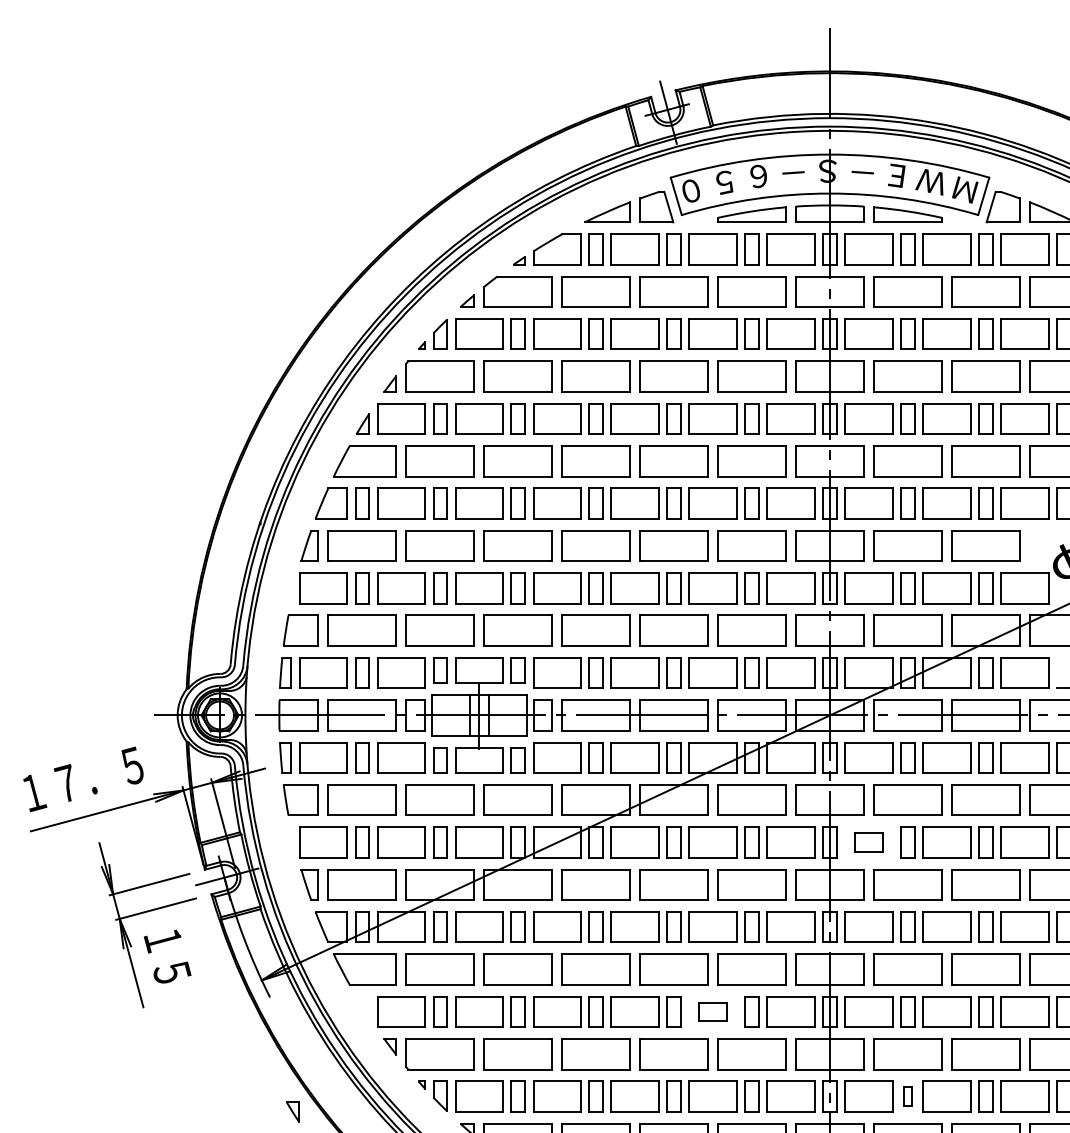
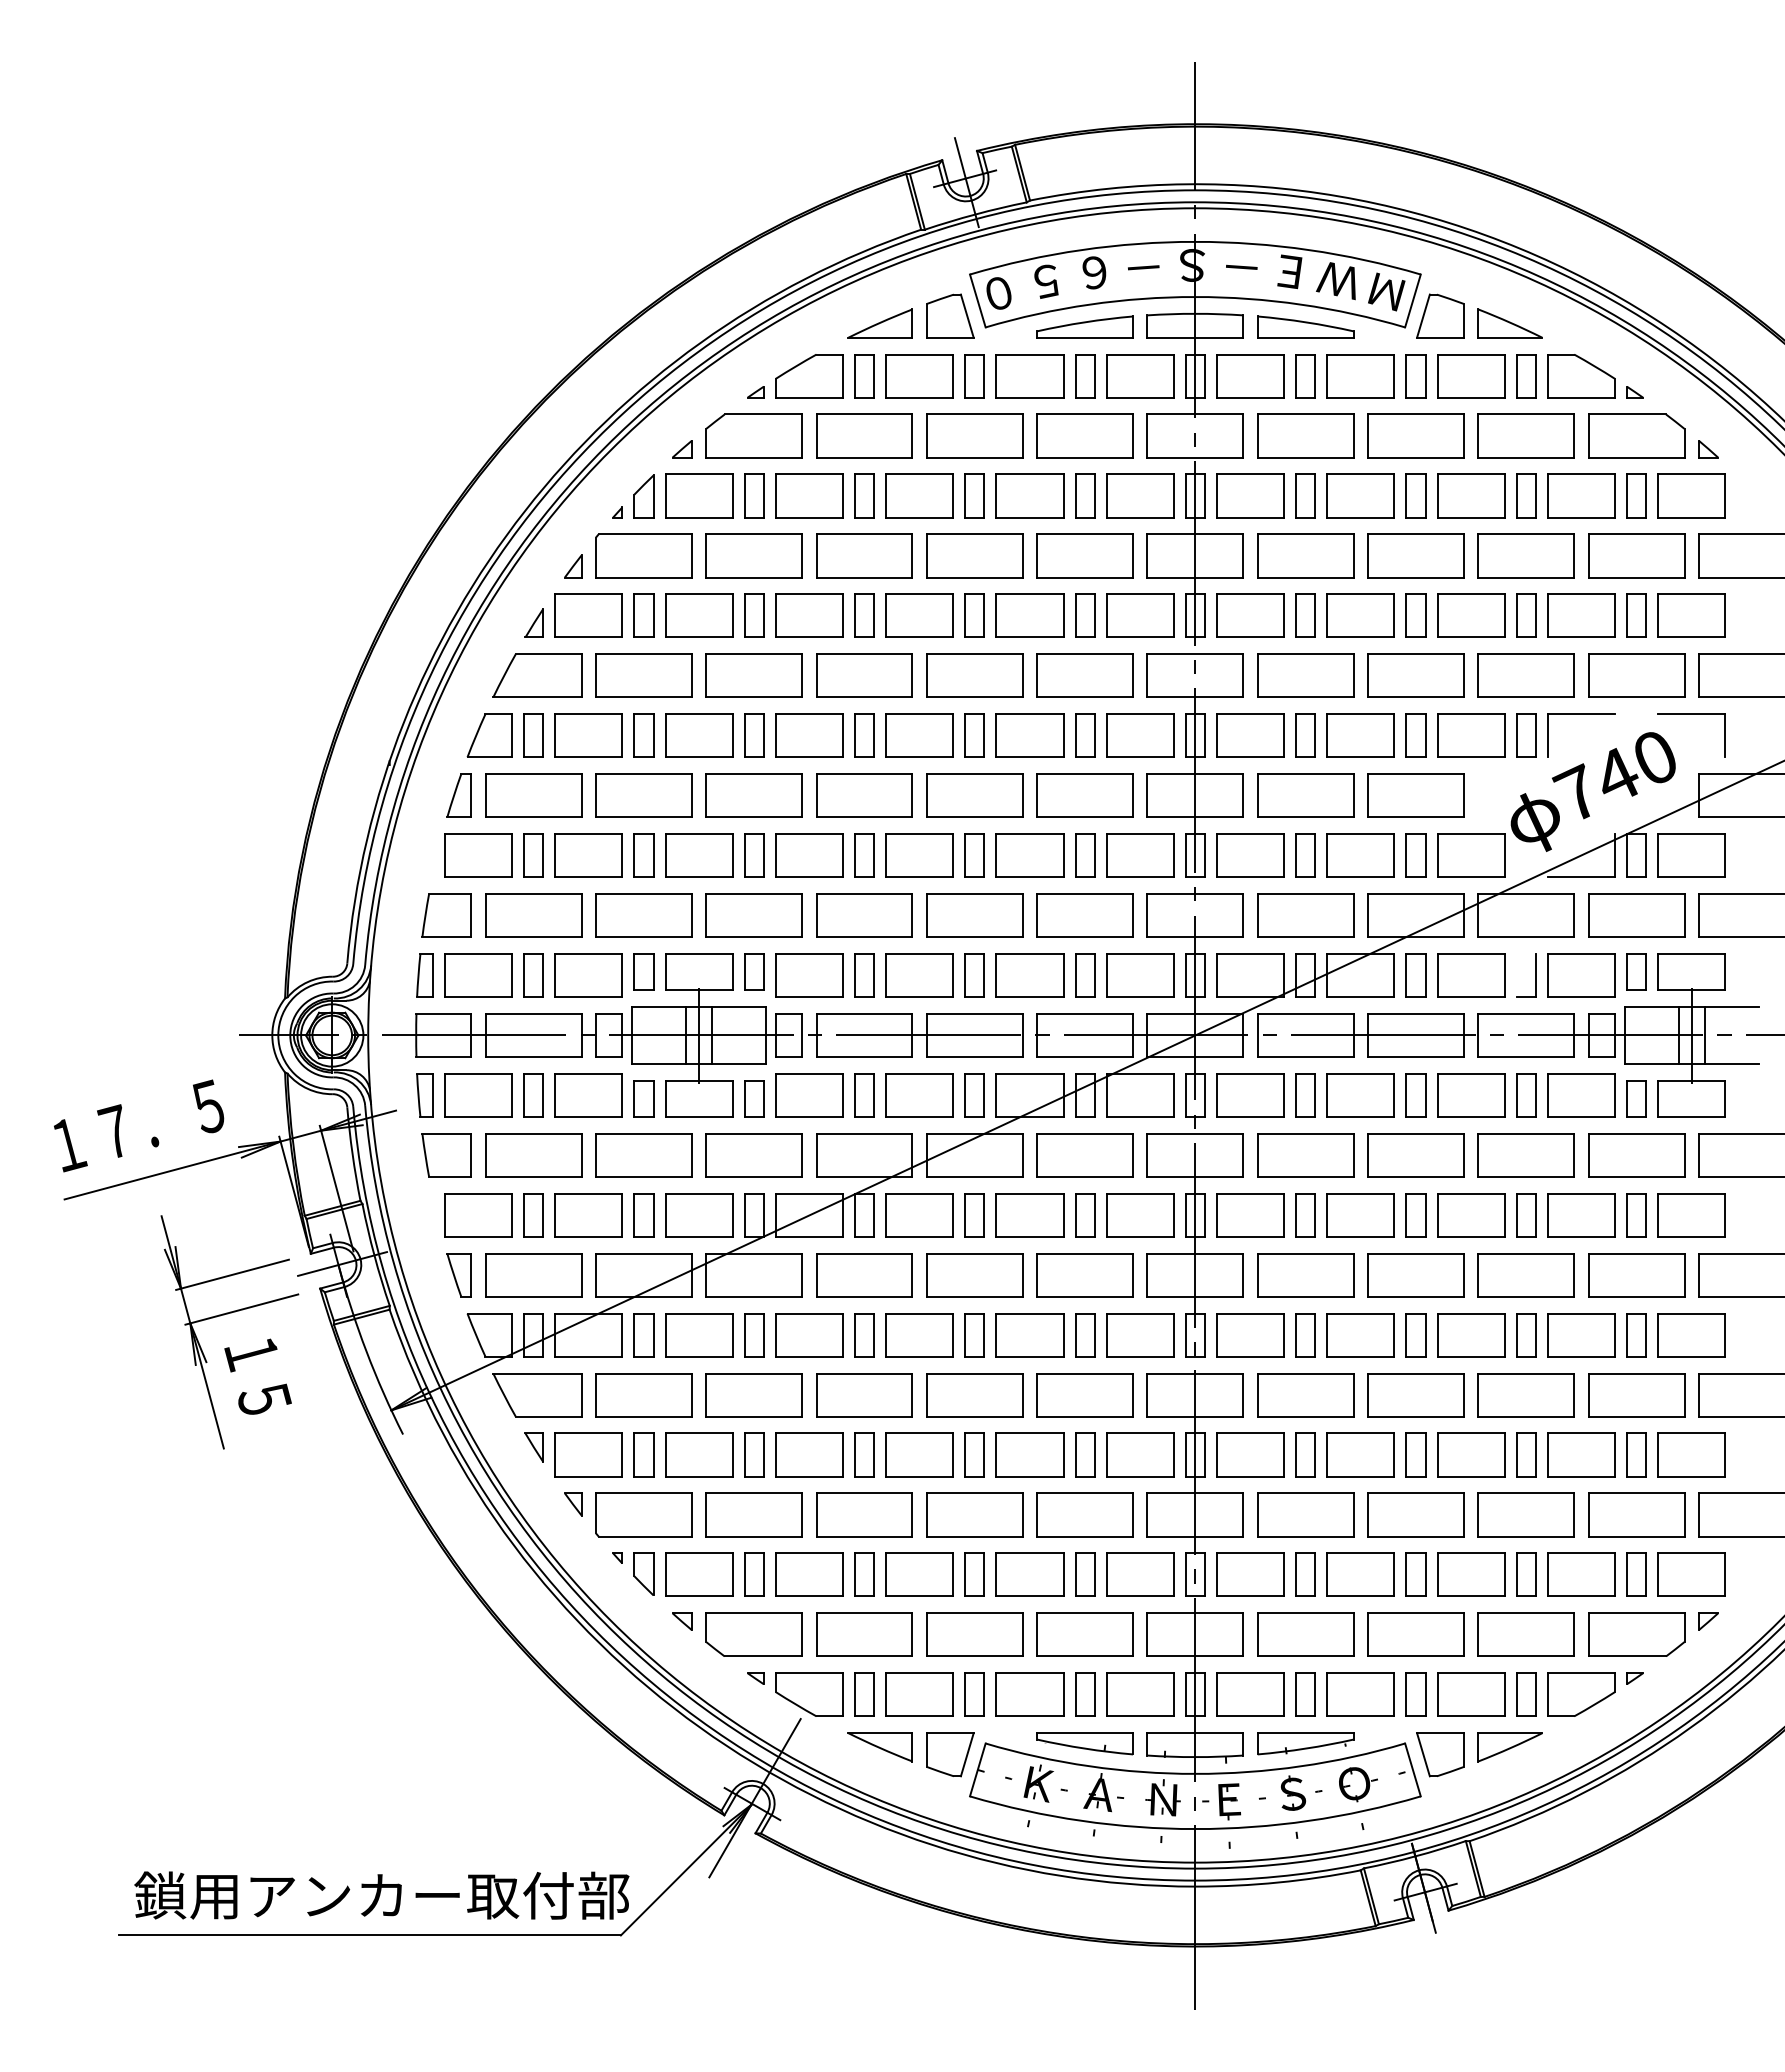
part: (868, 842) -> (1250, 1215), size x1.67
part: (712, 1011) -> (1029, 1454), size x1.67
part: (907, 1096) -> (1305, 1574), size x1.67
part: (292, 1111) -> (533, 1447), moved

